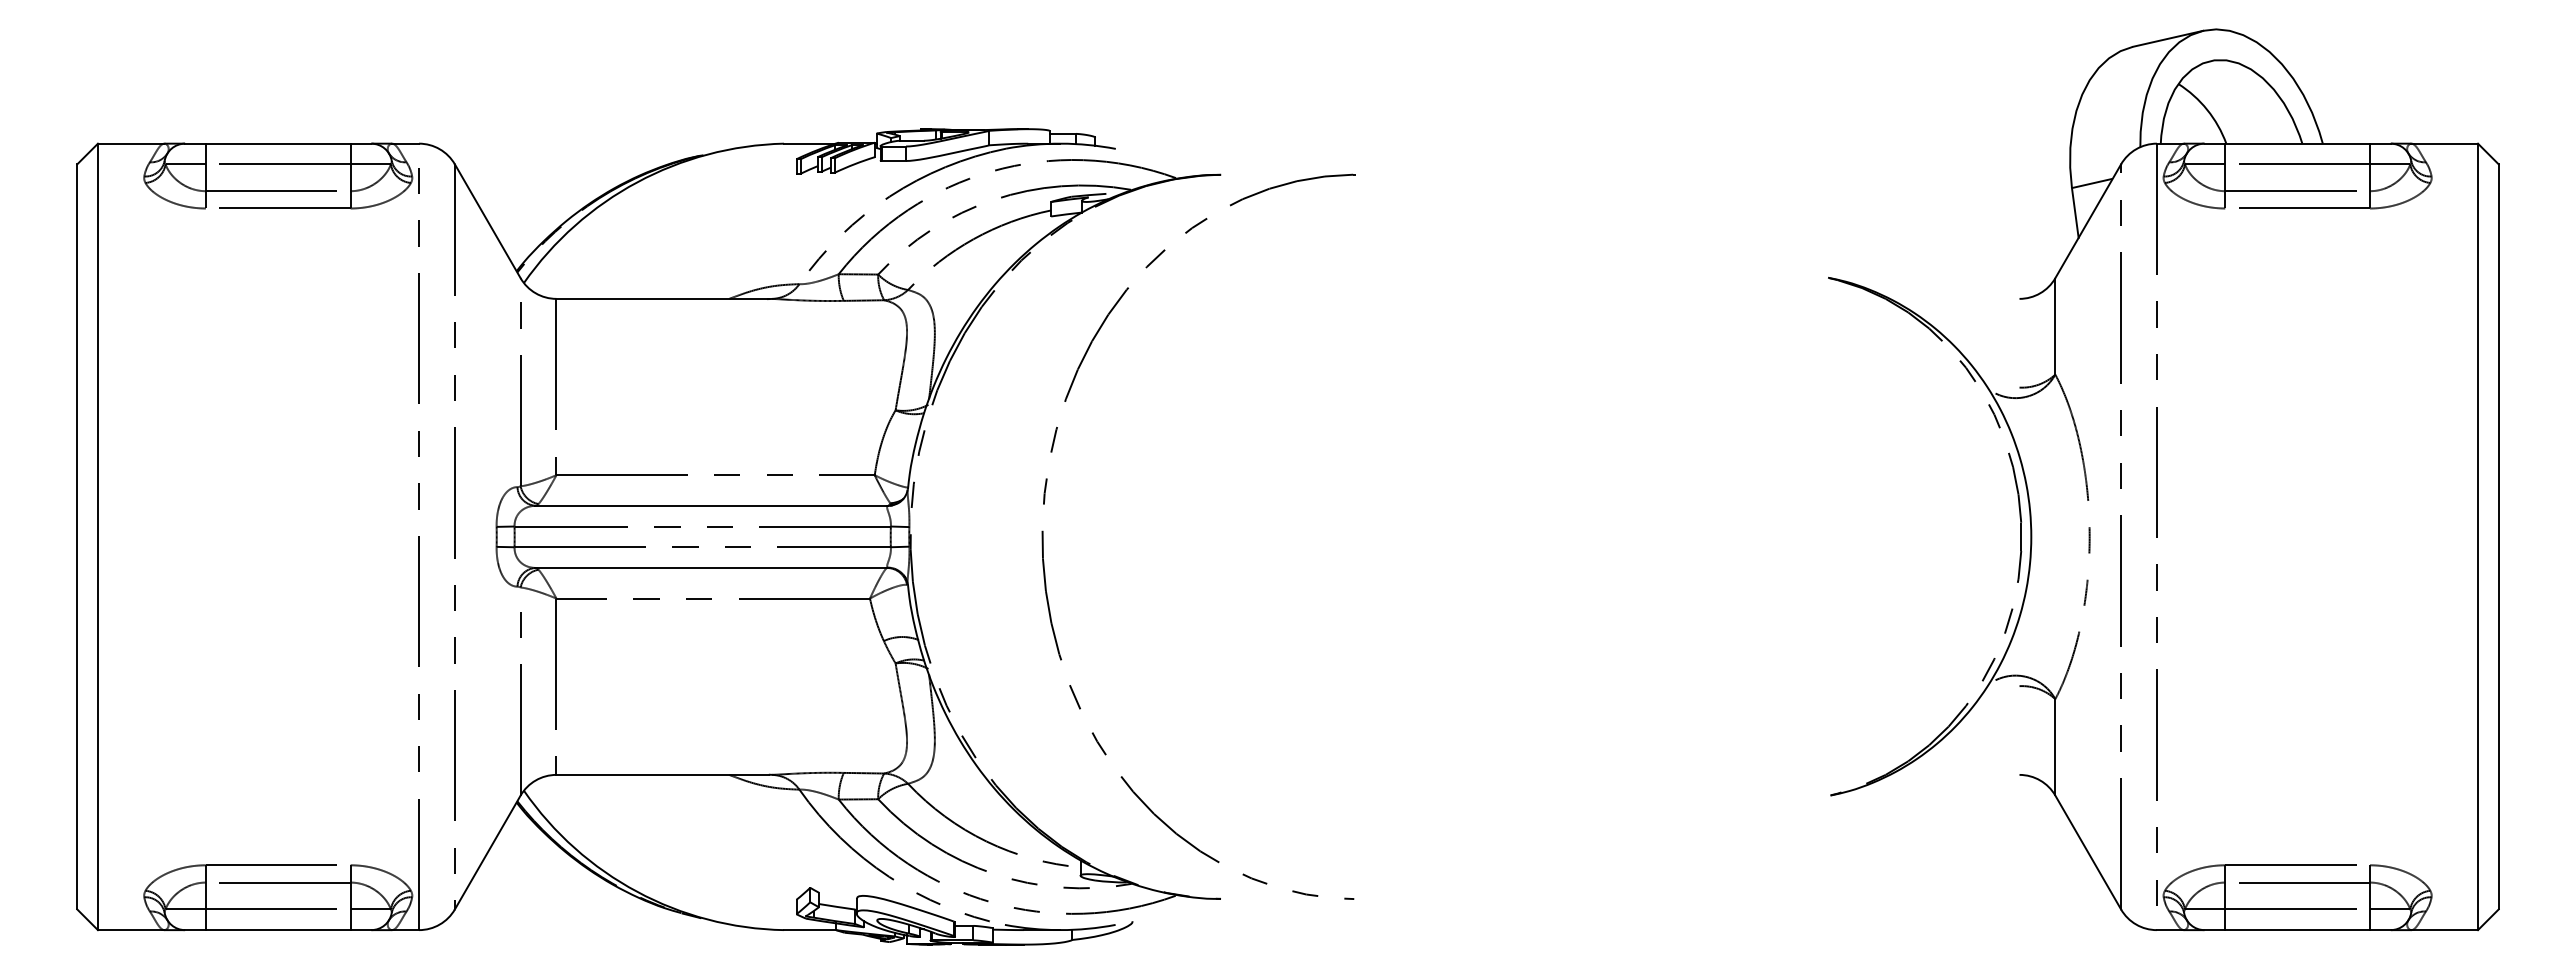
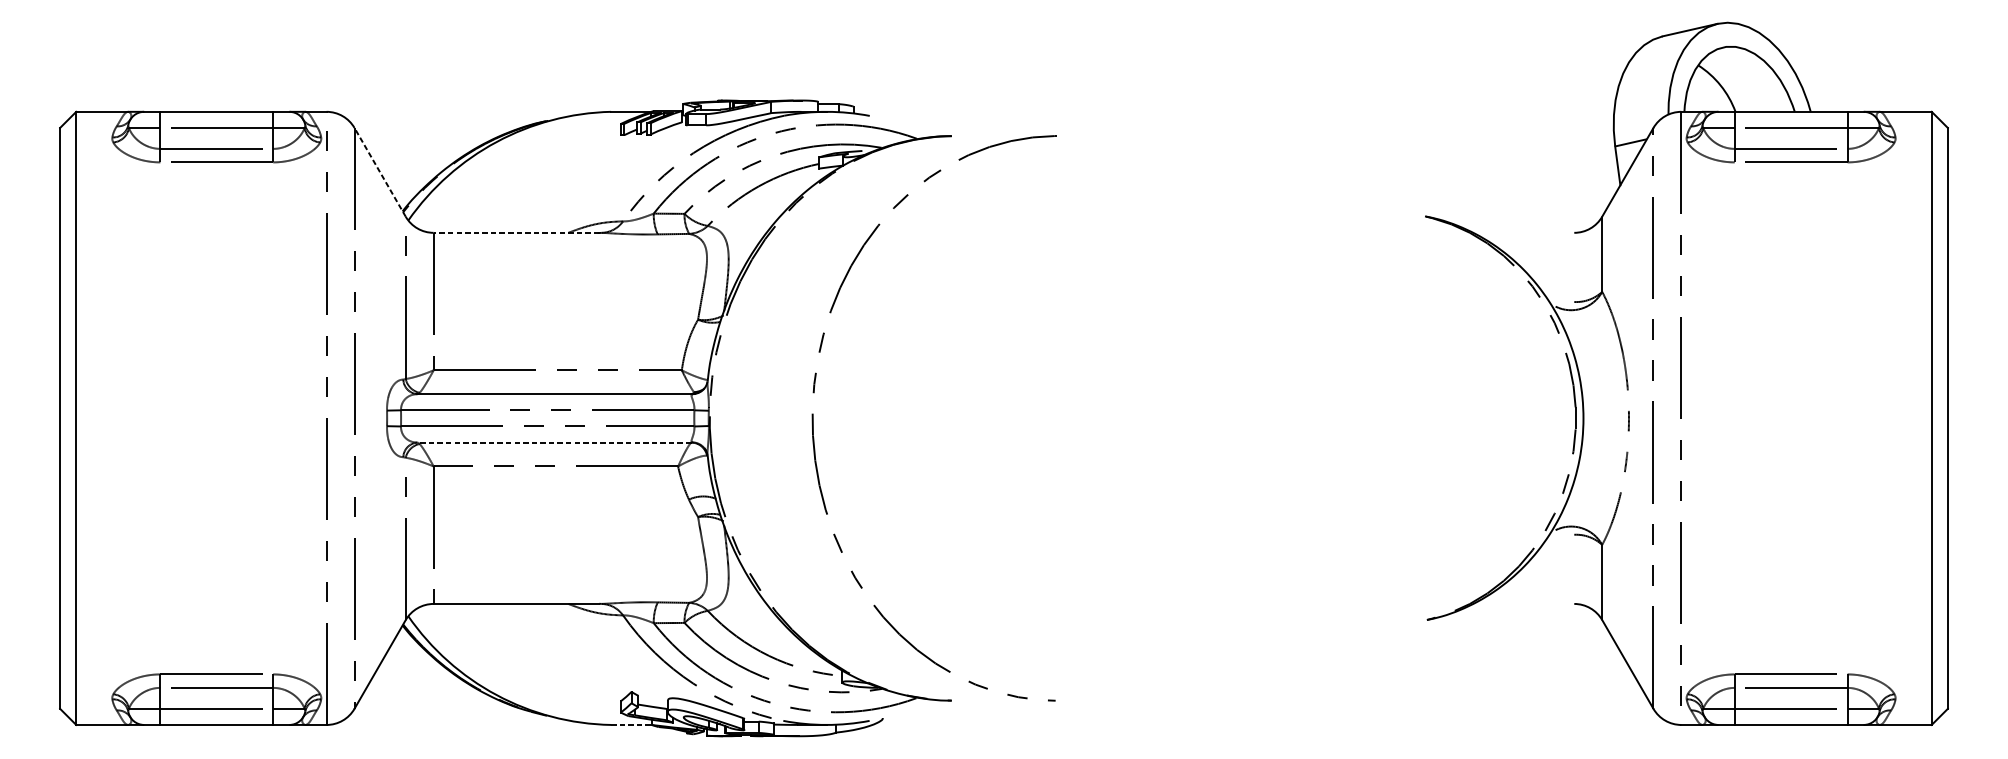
line: (487, 221) -> (379, 172), solid -> dashed
line: (662, 298) -> (516, 232), solid -> dashed
line: (711, 567) -> (554, 442), solid -> dashed
line: (810, 930) -> (631, 725), solid -> dashed

